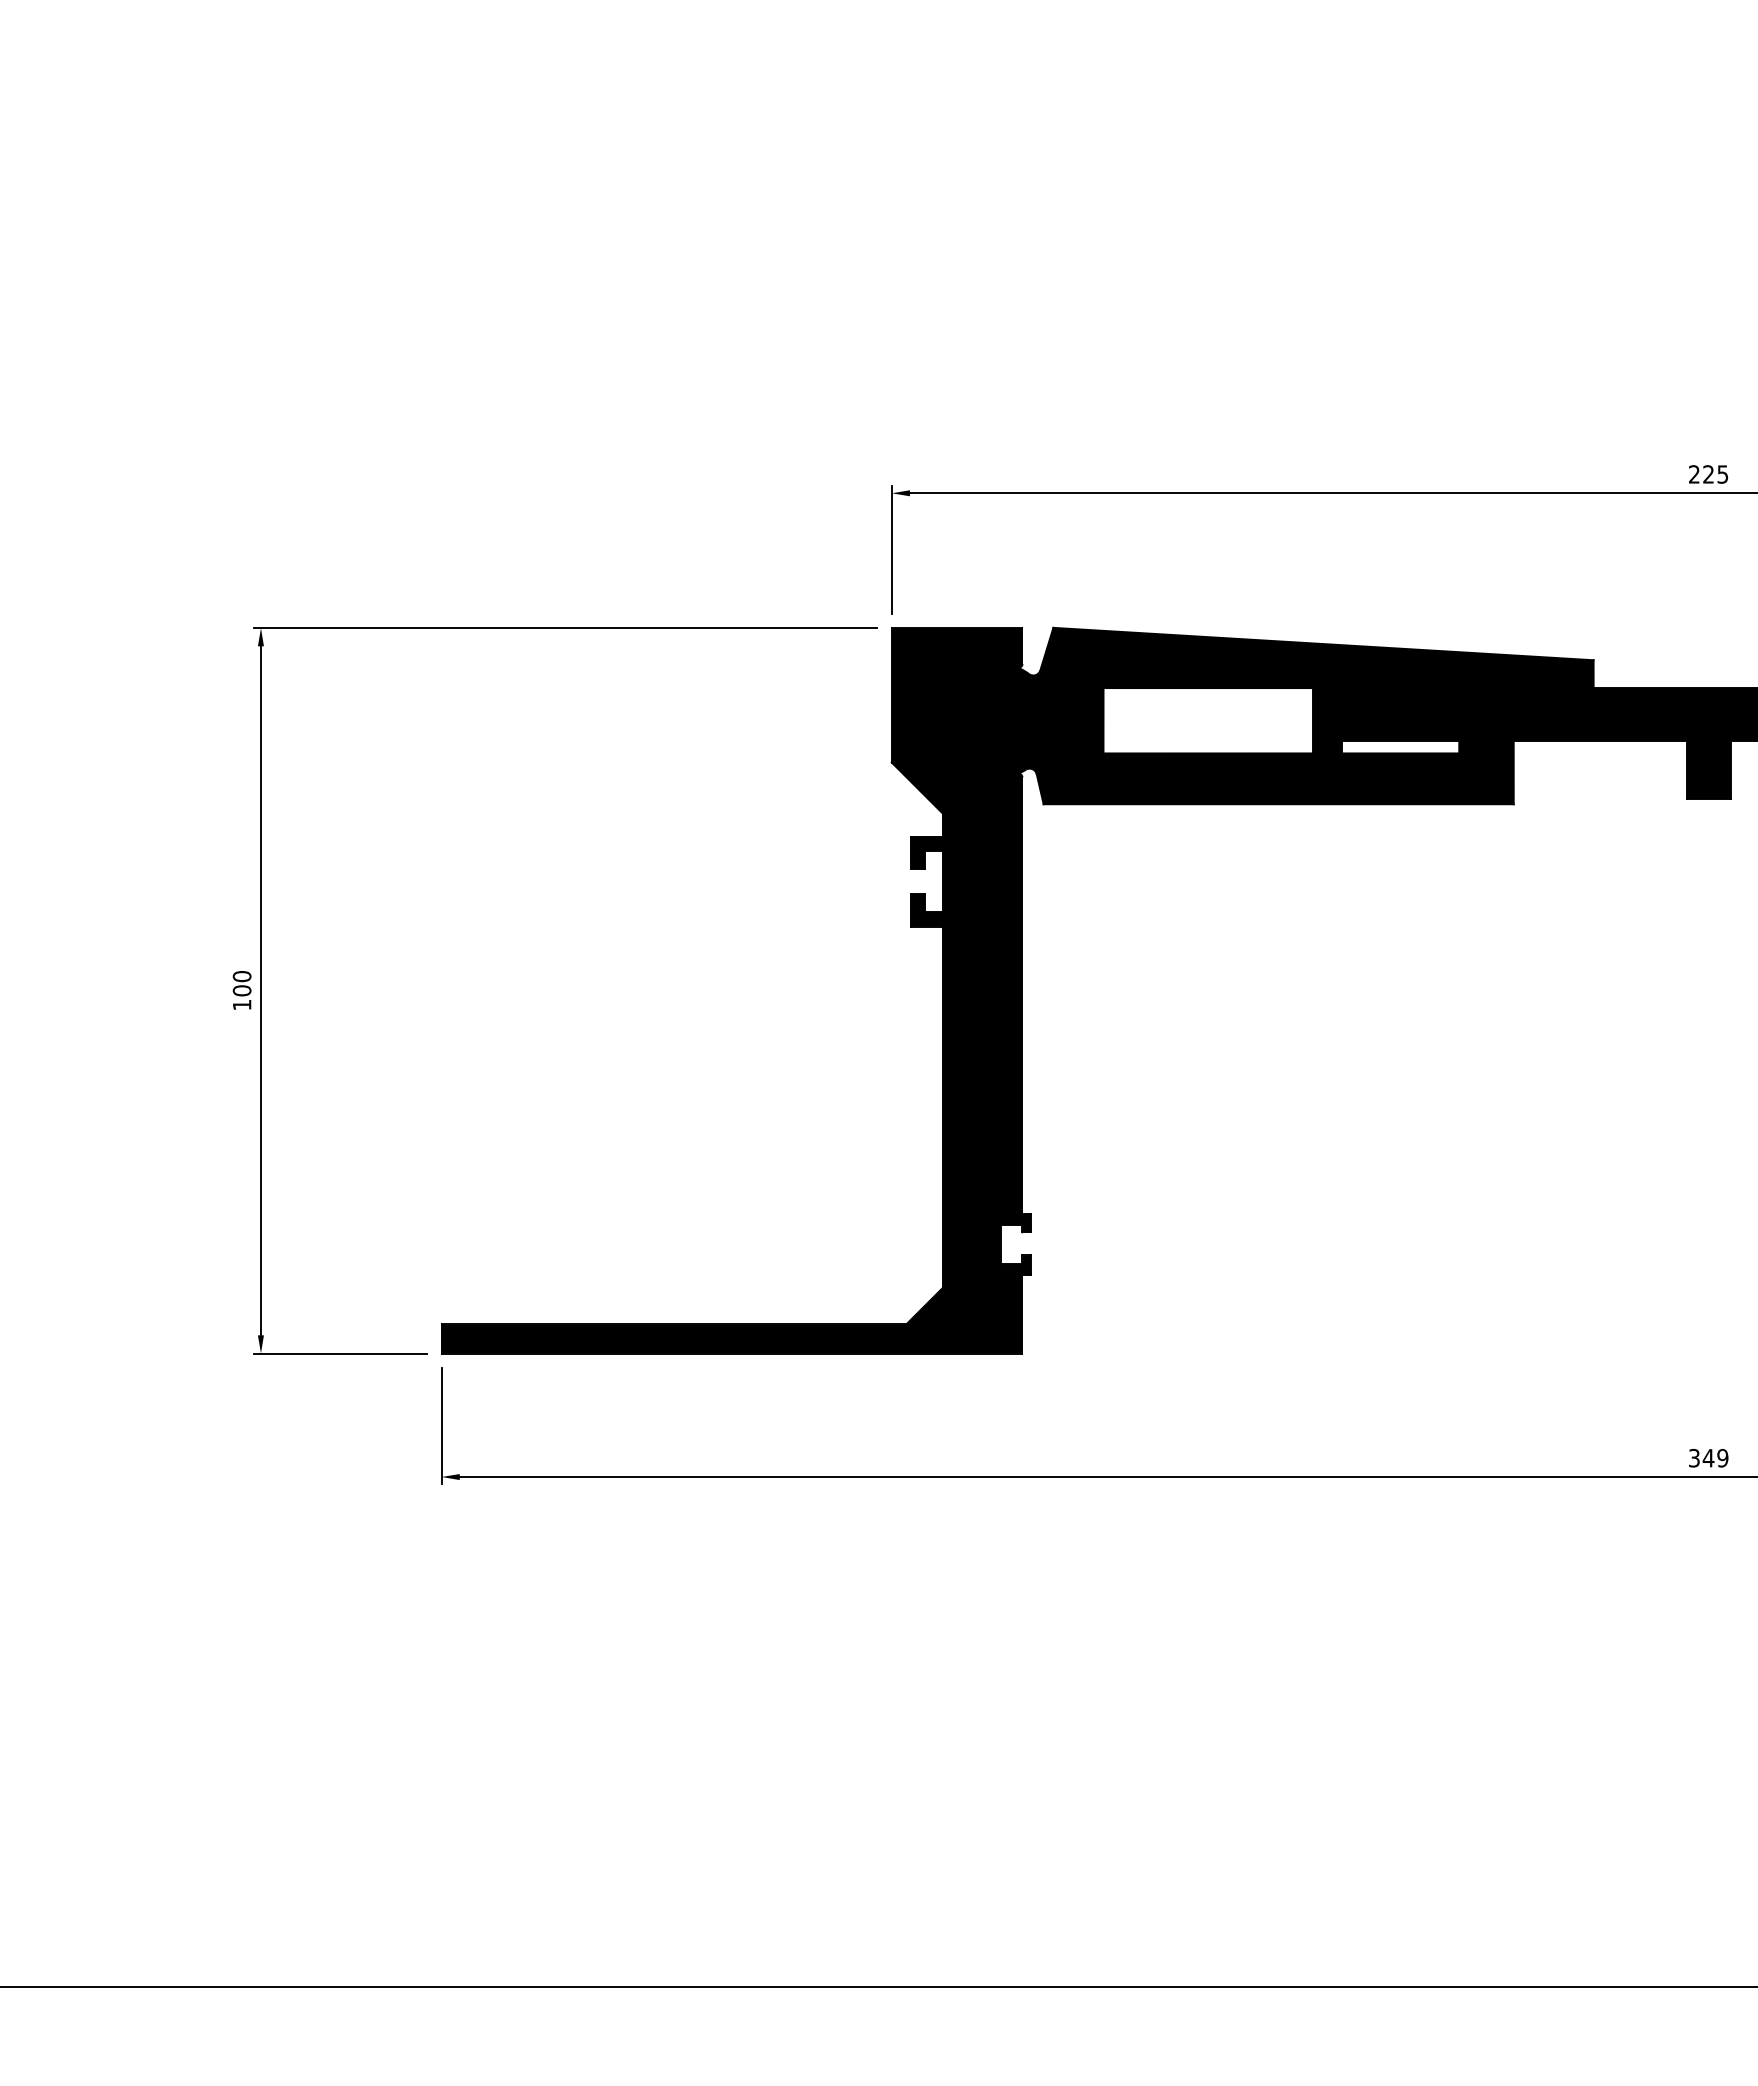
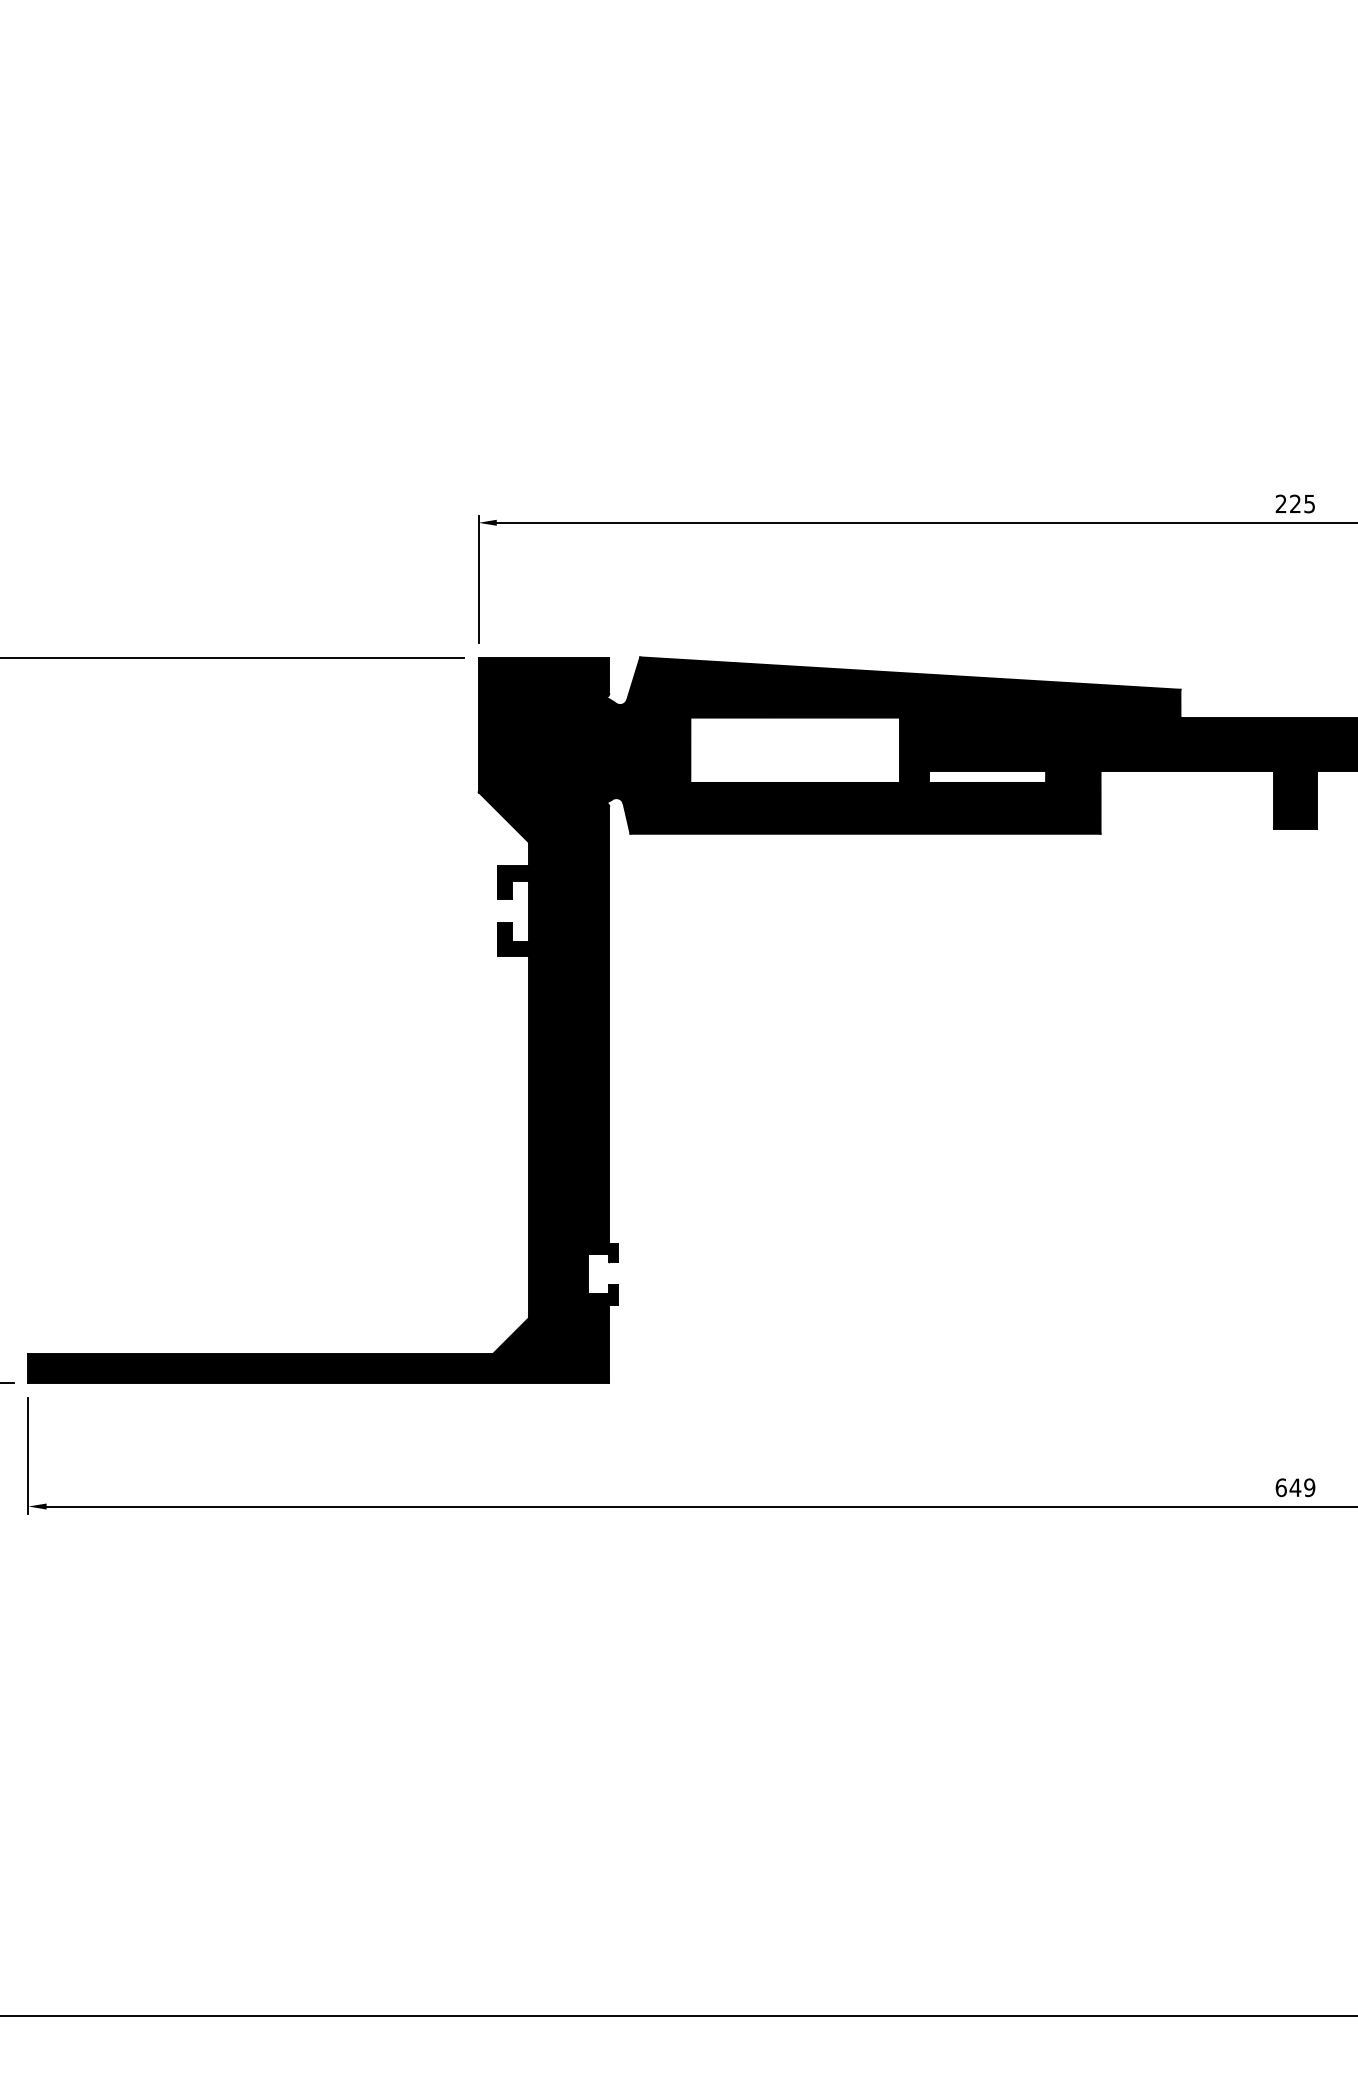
text: (1694, 1457) -> (1281, 1487), 349 -> 649

